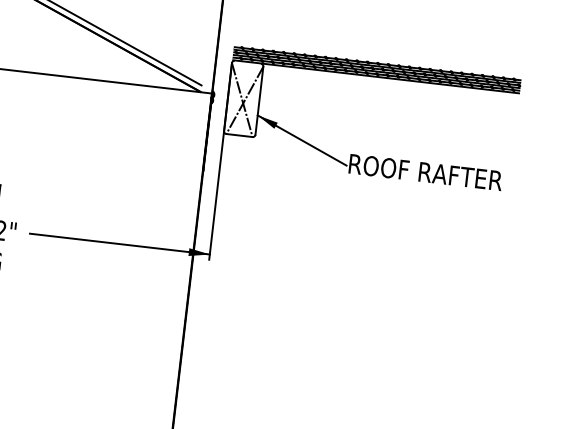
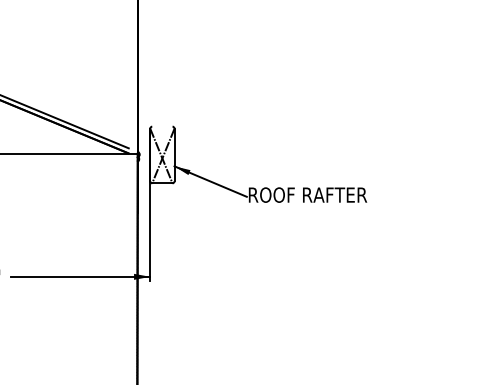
hatch: (376, 69) -> (261, 120), removed

